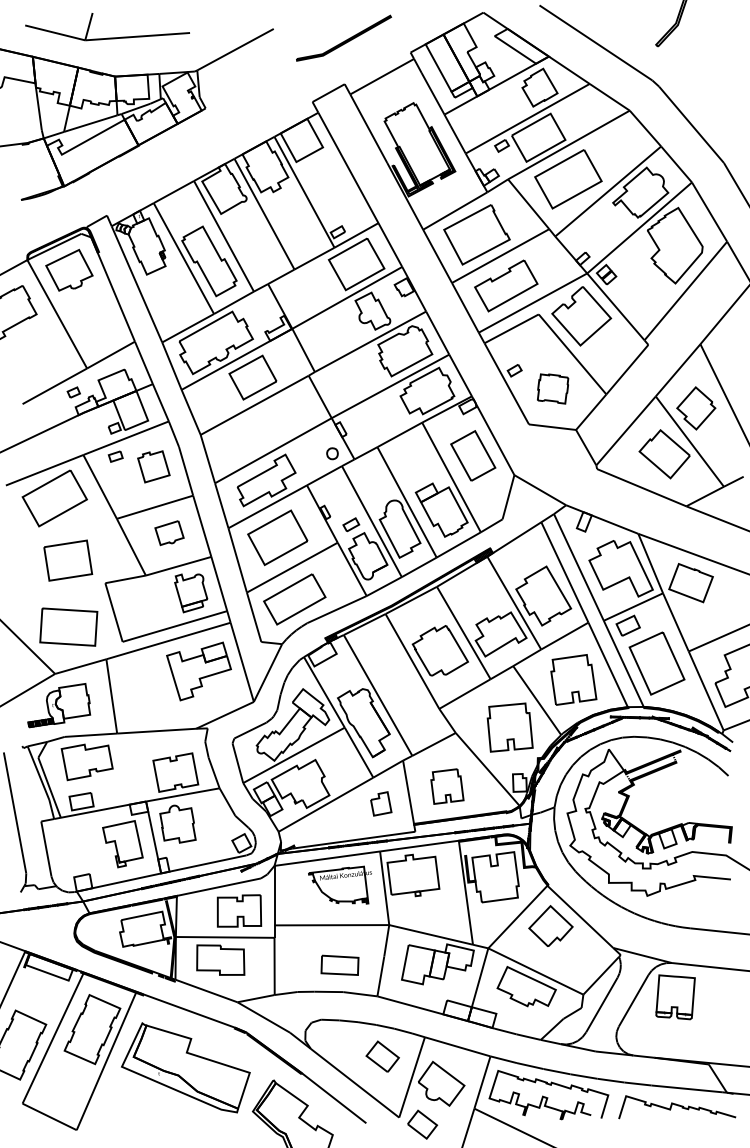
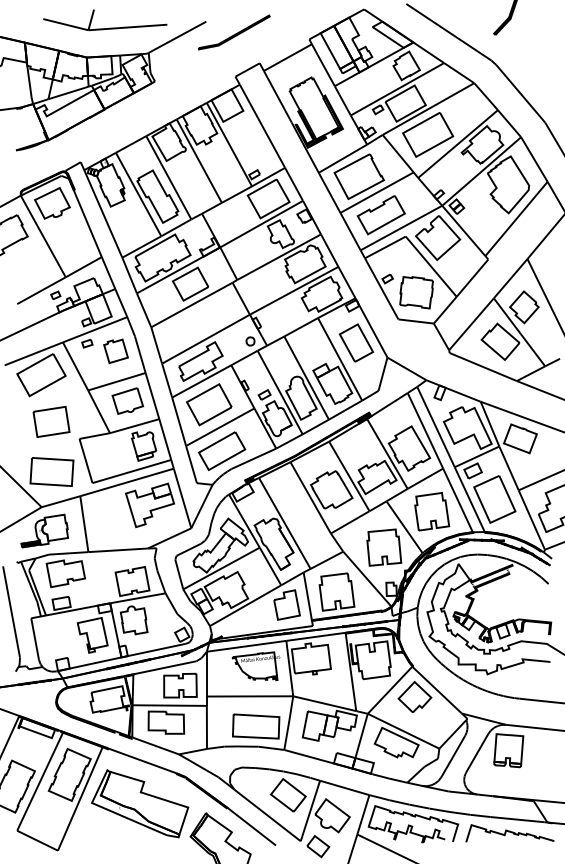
part: (107, 37) -> (105, 28), moved
part: (344, 37) -> (234, 31), moved
part: (552, 388) -> (416, 292), size x1.43
part: (169, 533) -> (127, 401), size x1.43
part: (447, 786) -> (337, 591), size x1.43
part: (381, 803) -> (287, 604), size x1.67
part: (339, 965) -> (255, 726), size x1.67
part: (382, 1056) -> (288, 795), size x1.43

